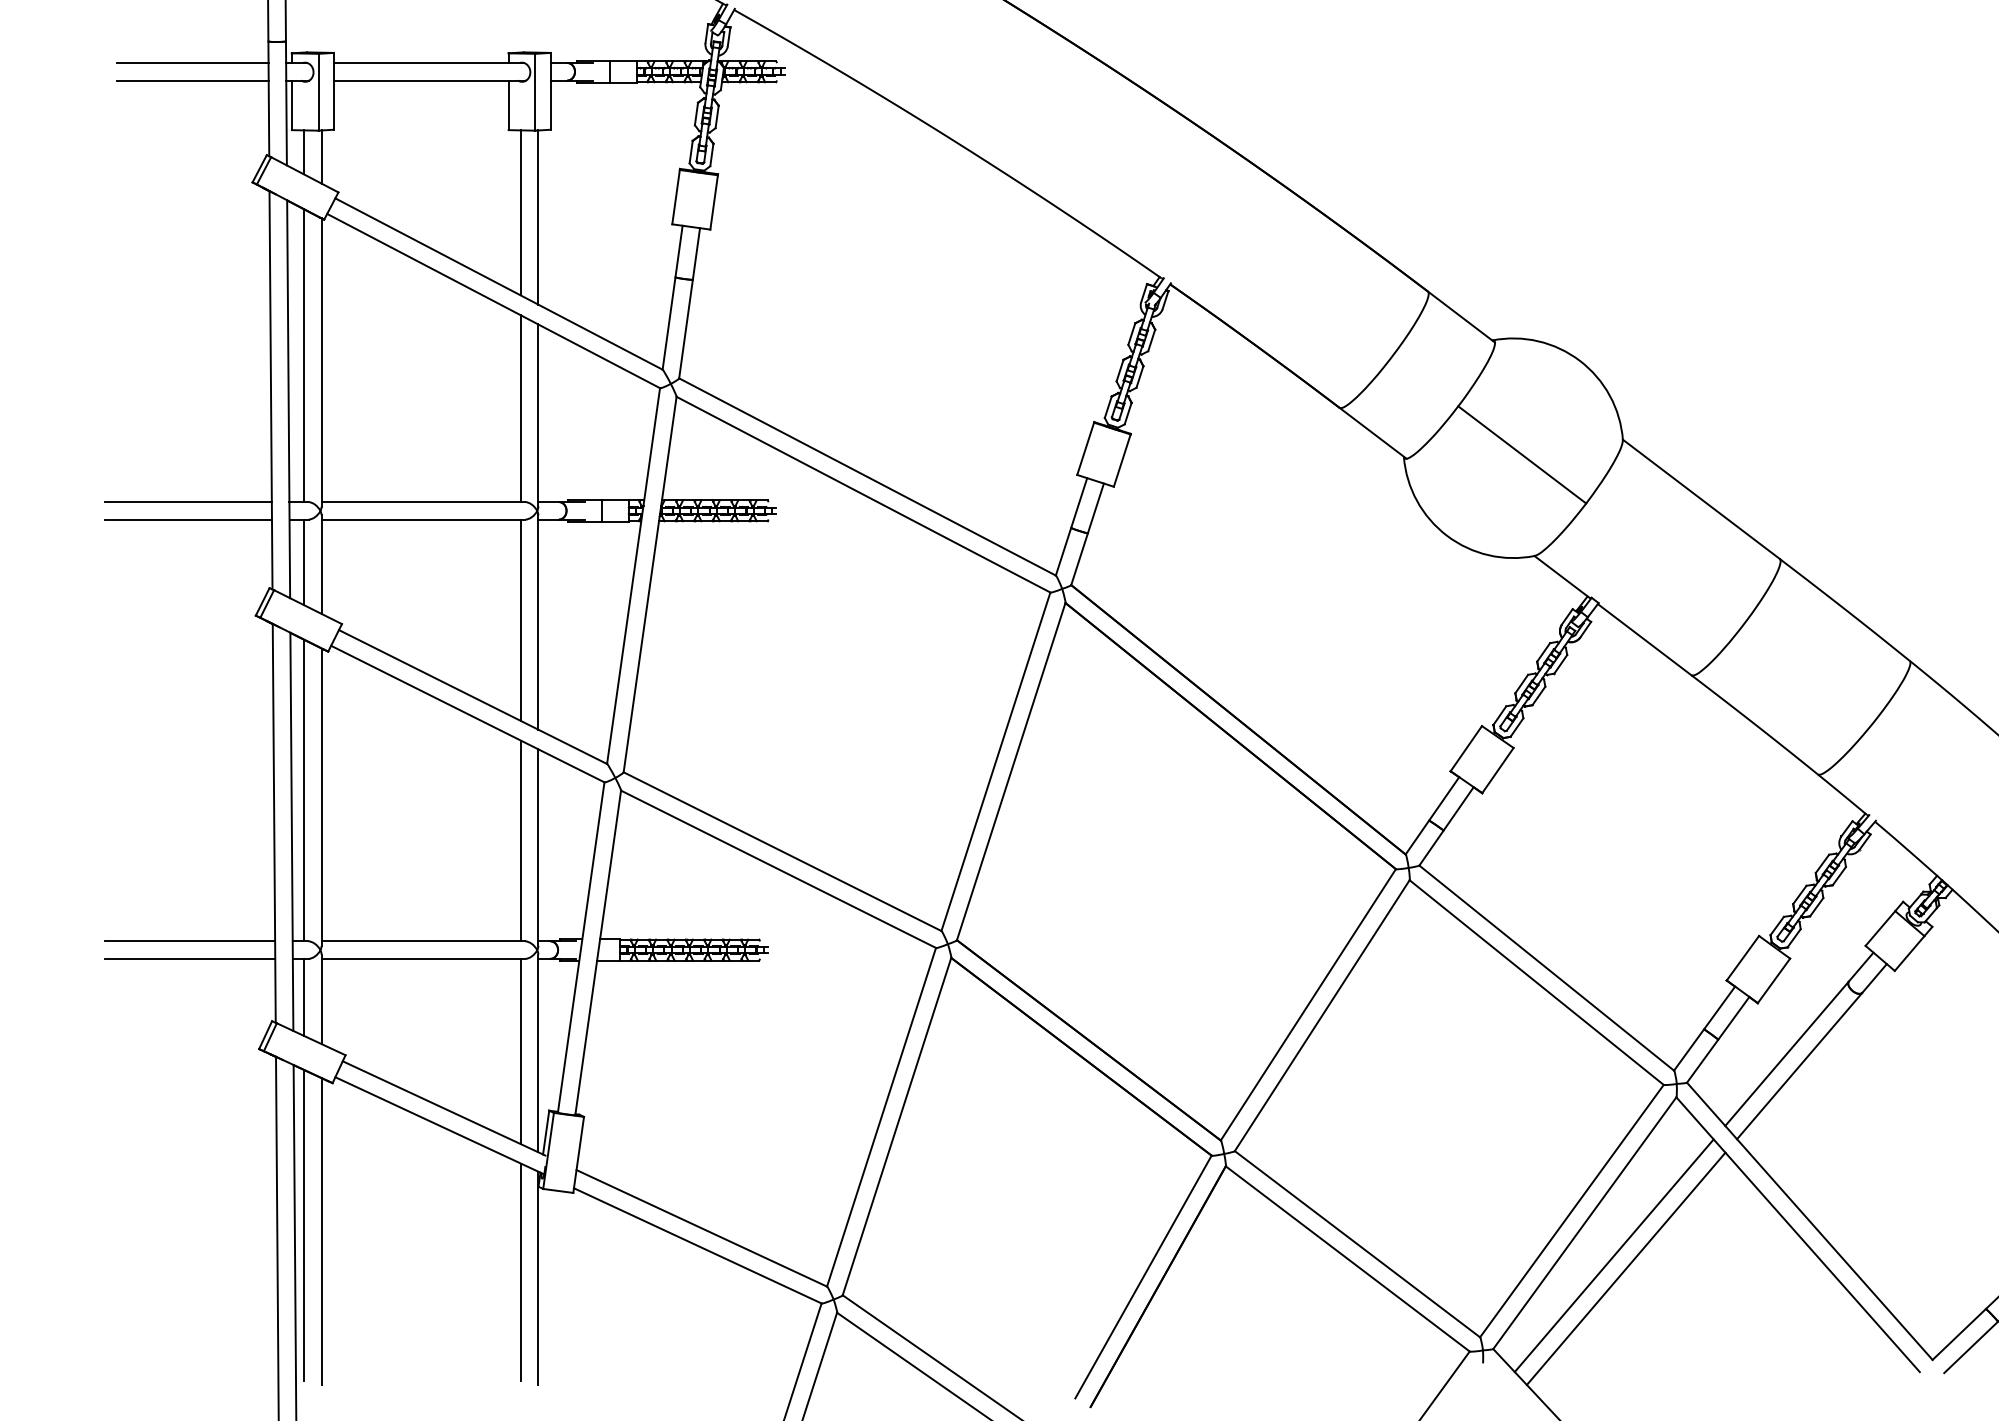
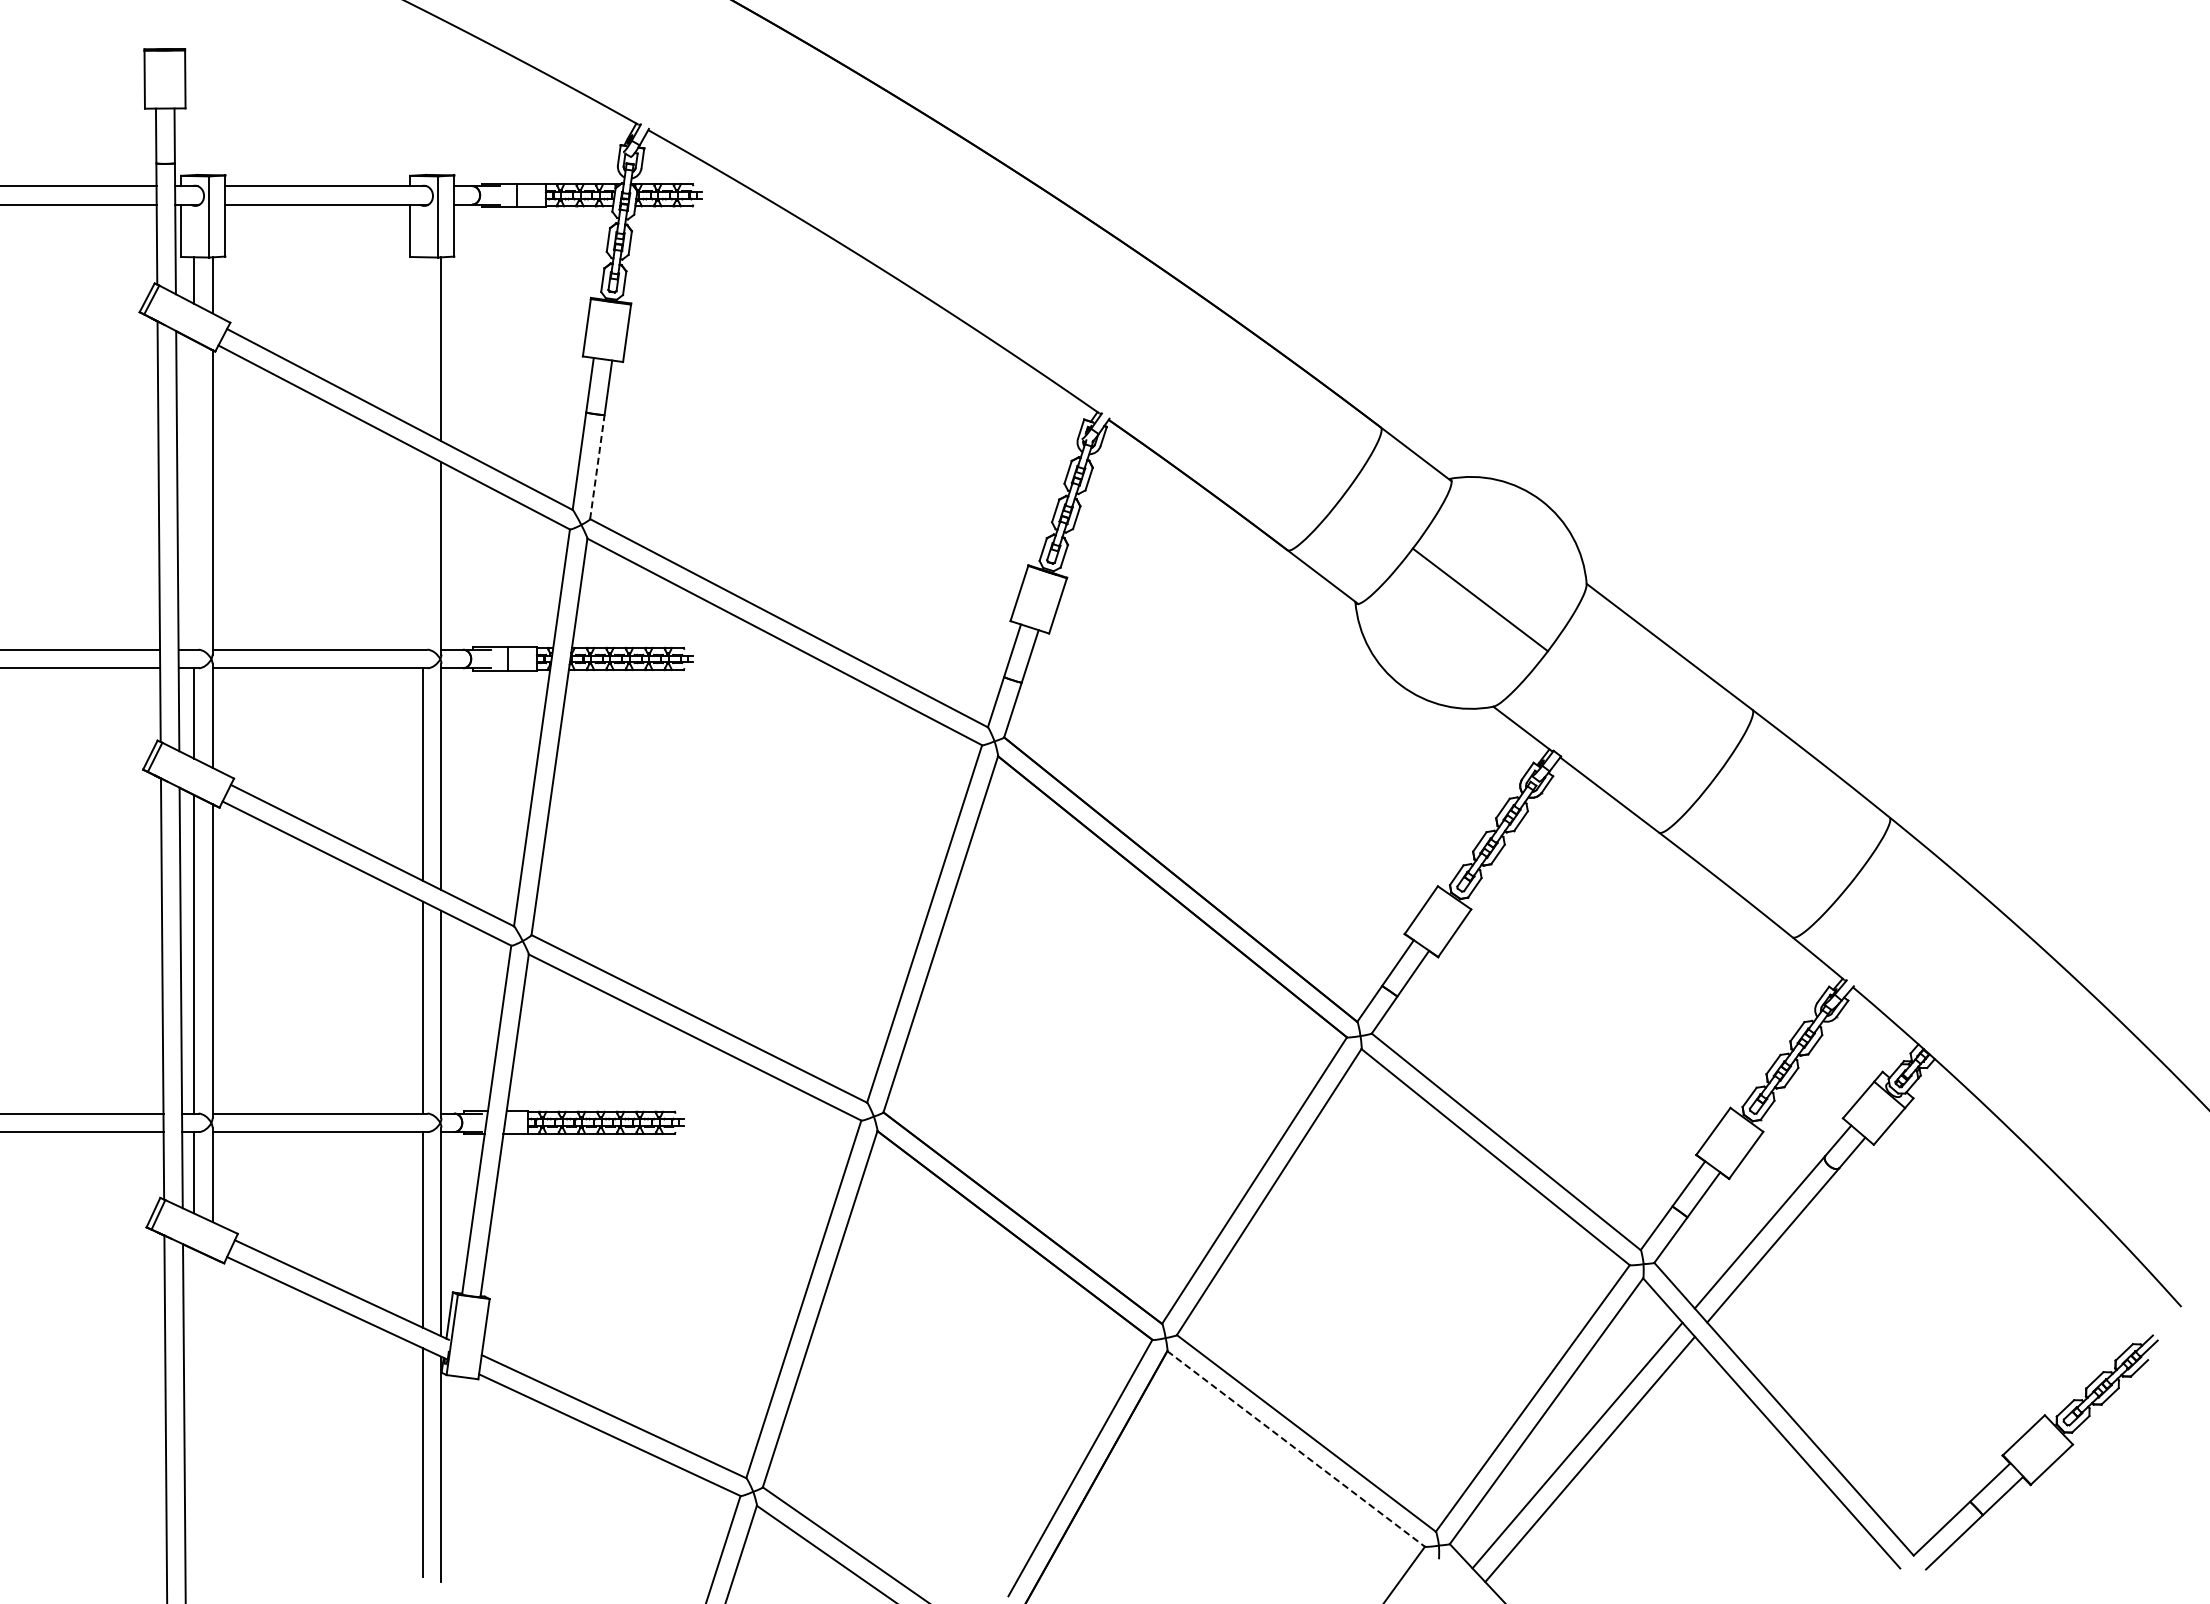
line: (520, 213) -> (422, 344), removed
line: (686, 329) -> (597, 467), solid -> dashed
line: (304, 355) -> (194, 494), removed
line: (520, 408) -> (422, 550), removed
line: (304, 1225) -> (194, 1413), removed
line: (321, 1231) -> (212, 1420), removed
line: (1348, 1258) -> (1296, 1448), solid -> dashed

